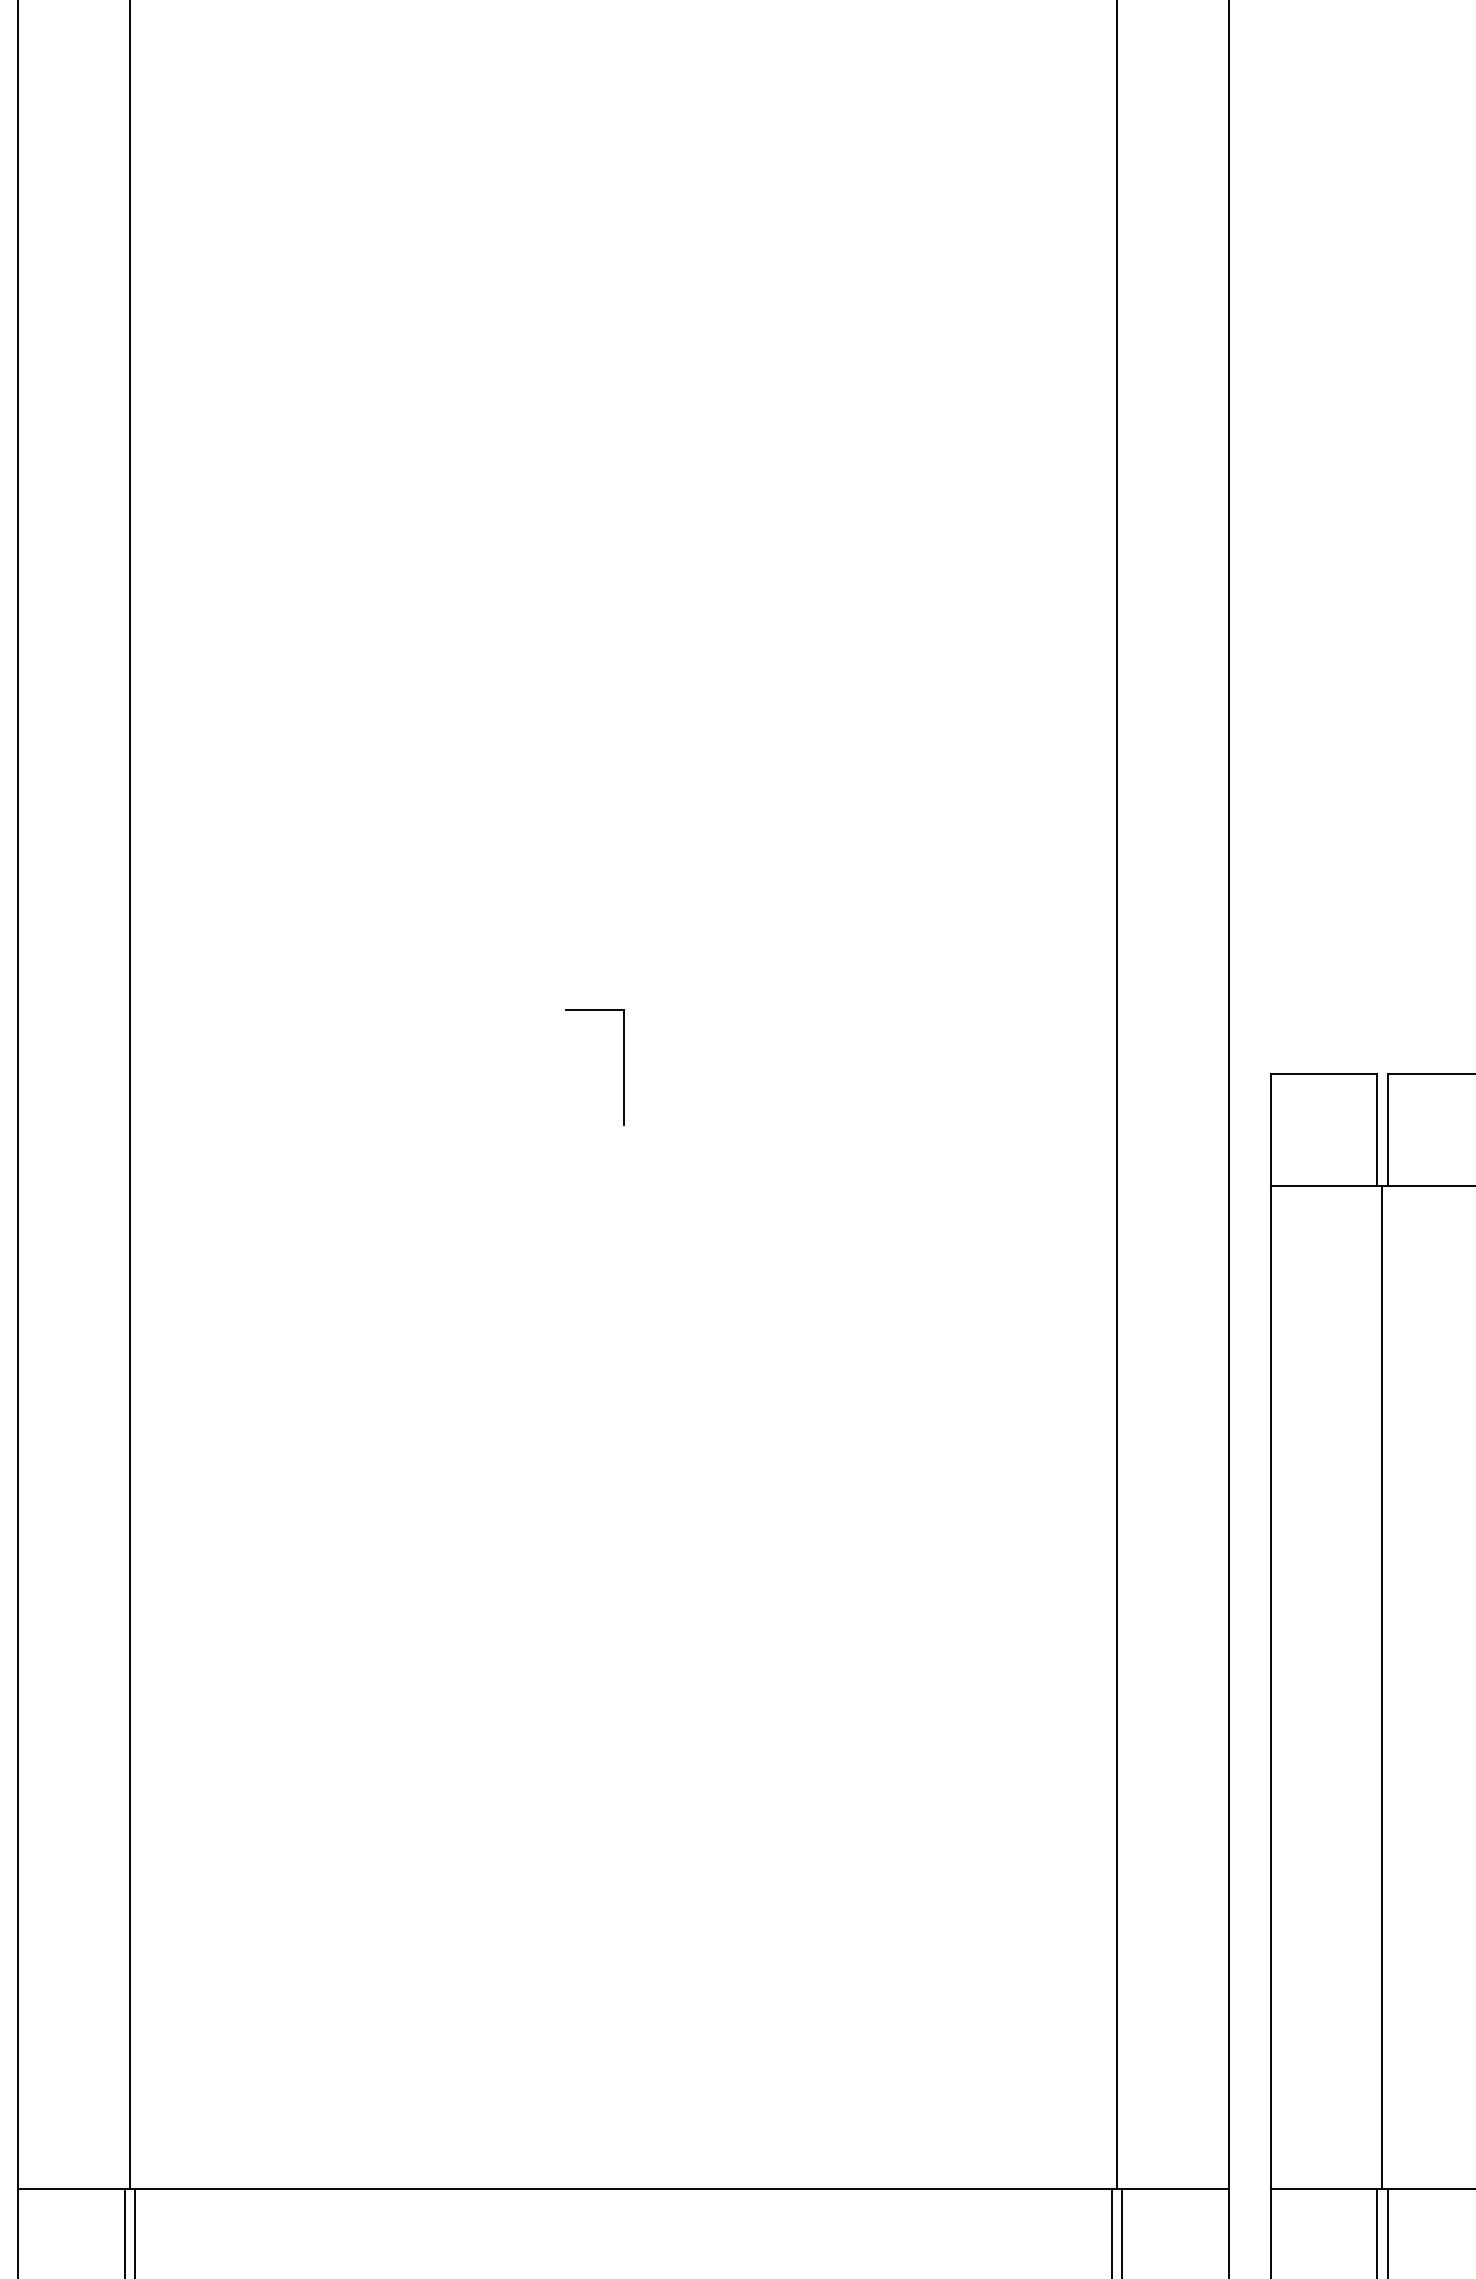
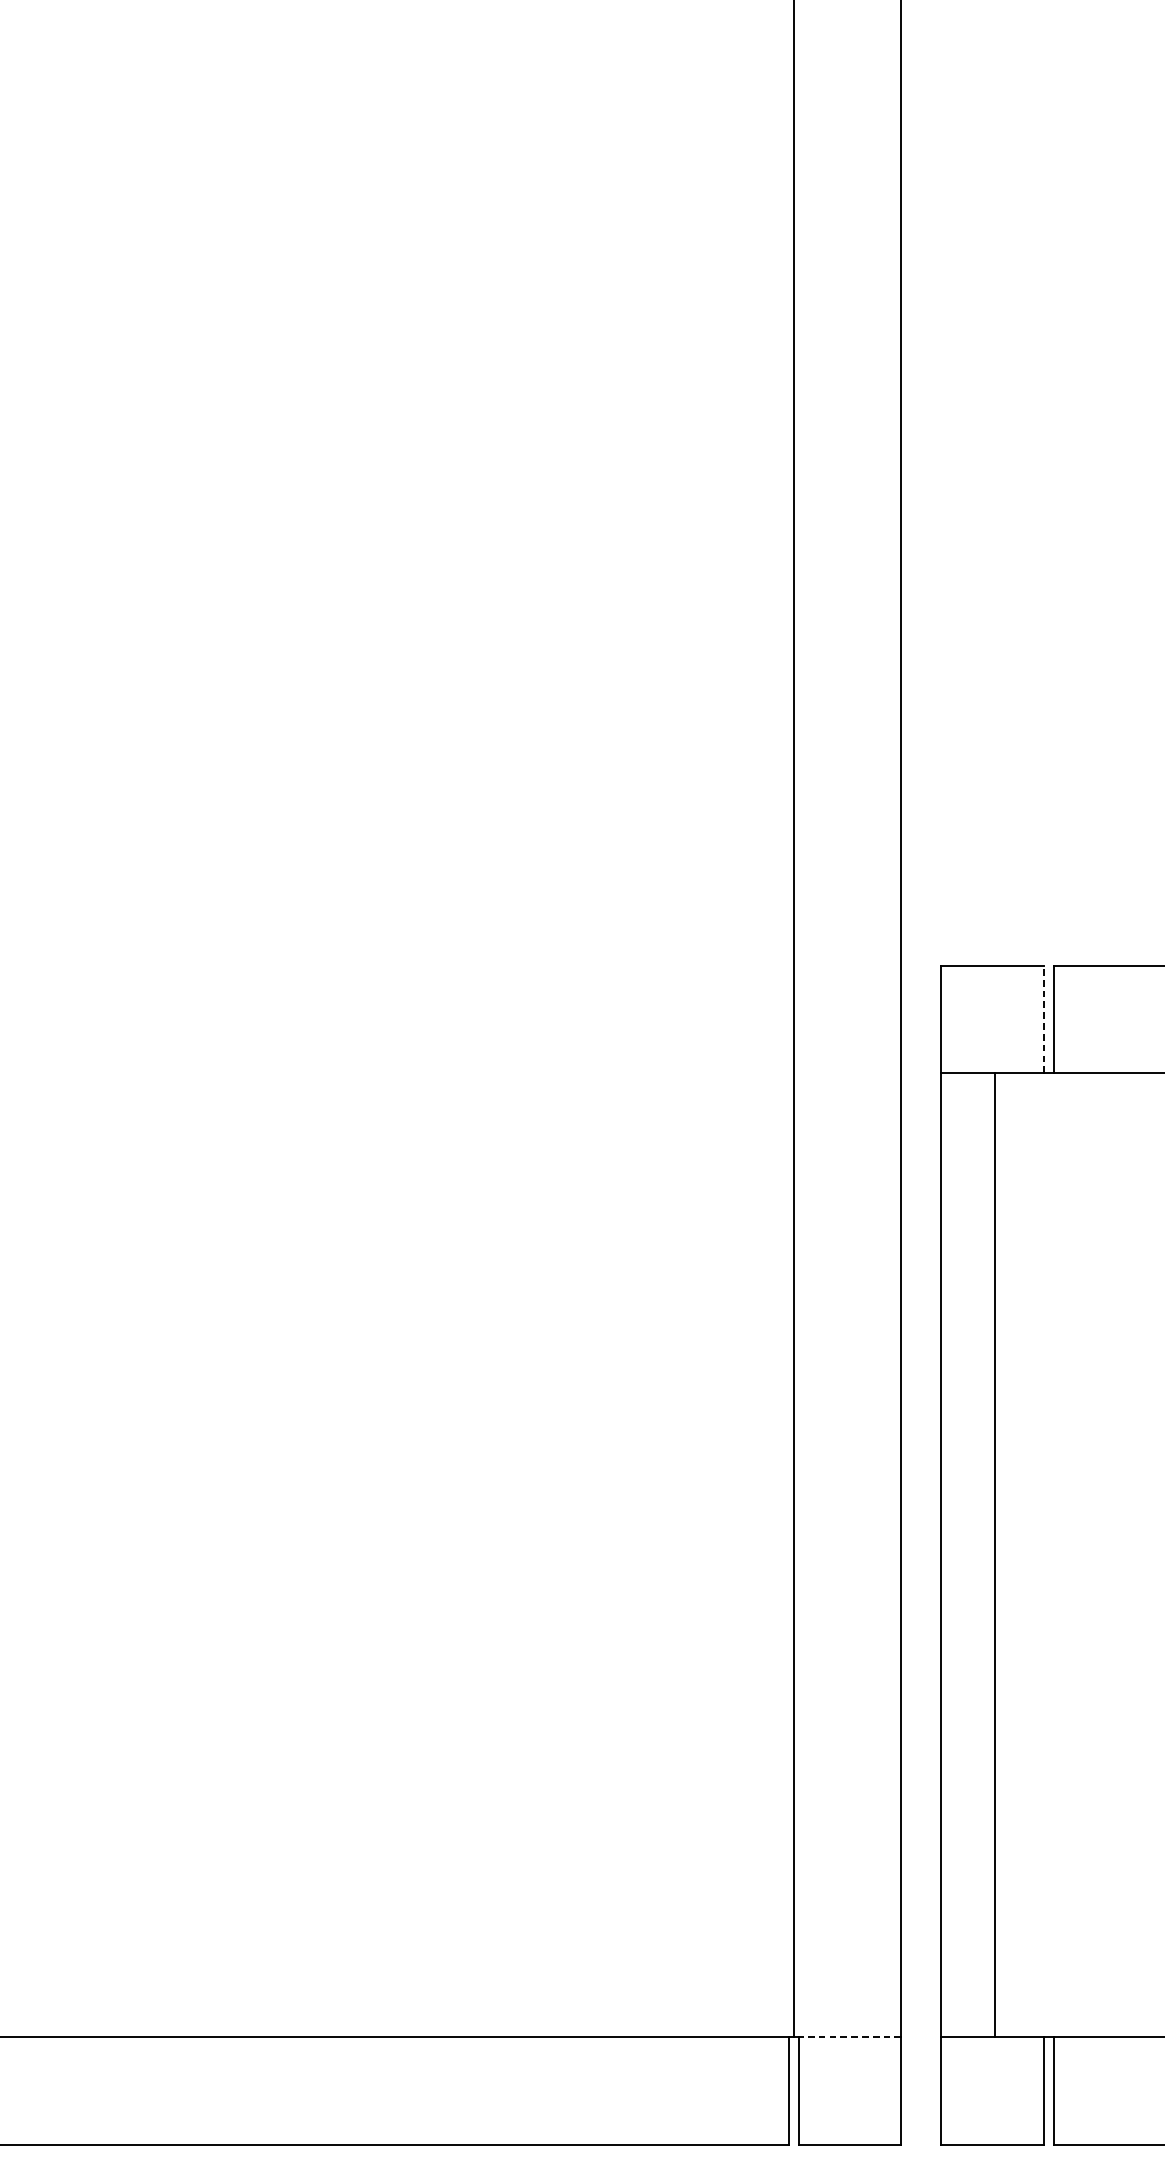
part: (623, 1067) -> (319, 959), removed
line: (1376, 1130) -> (1043, 1019), solid -> dashed
line: (1382, 1687) -> (995, 1555), moved
line: (1175, 2188) -> (850, 2036), solid -> dashed

